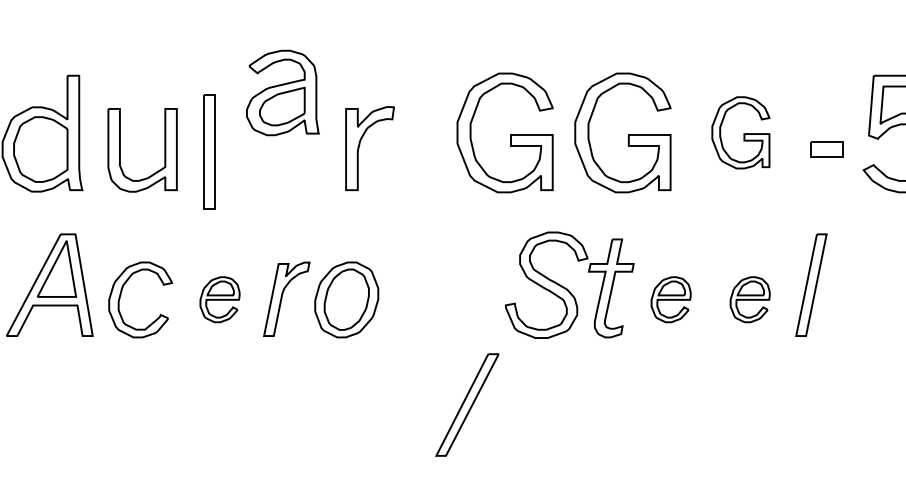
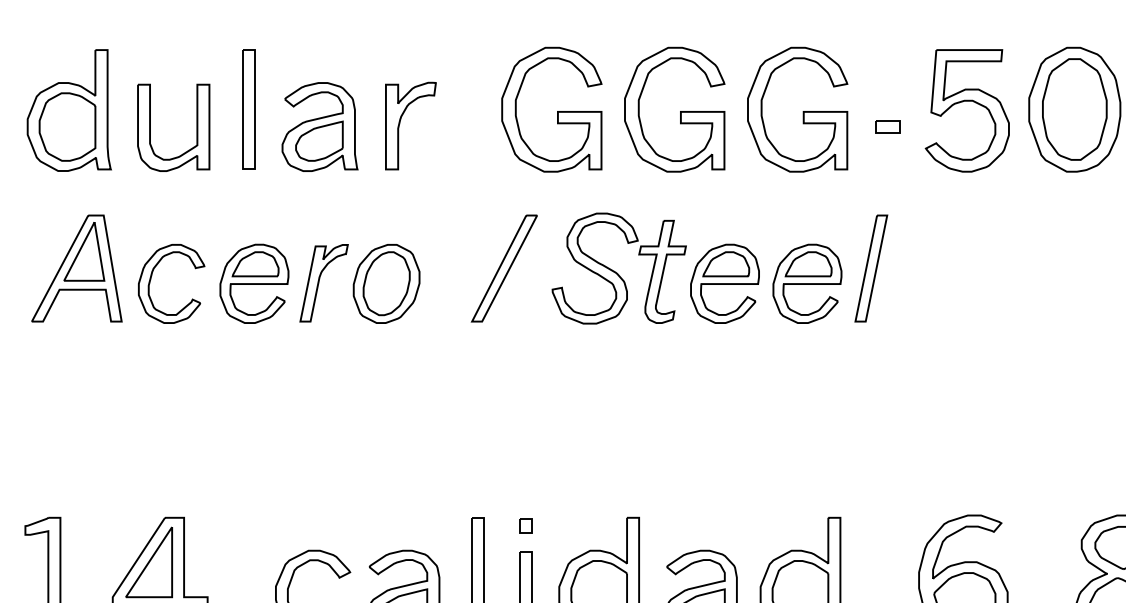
part: (282, 92) -> (319, 126), moved
part: (740, 132) -> (797, 109), size x1.67
part: (826, 149) -> (887, 126), size x0.71
part: (208, 151) -> (248, 109), moved
part: (220, 299) -> (254, 283), size x1.67
part: (670, 299) -> (724, 283), size x1.67
part: (750, 299) -> (807, 283), size x1.67
part: (466, 404) -> (503, 268), moved

